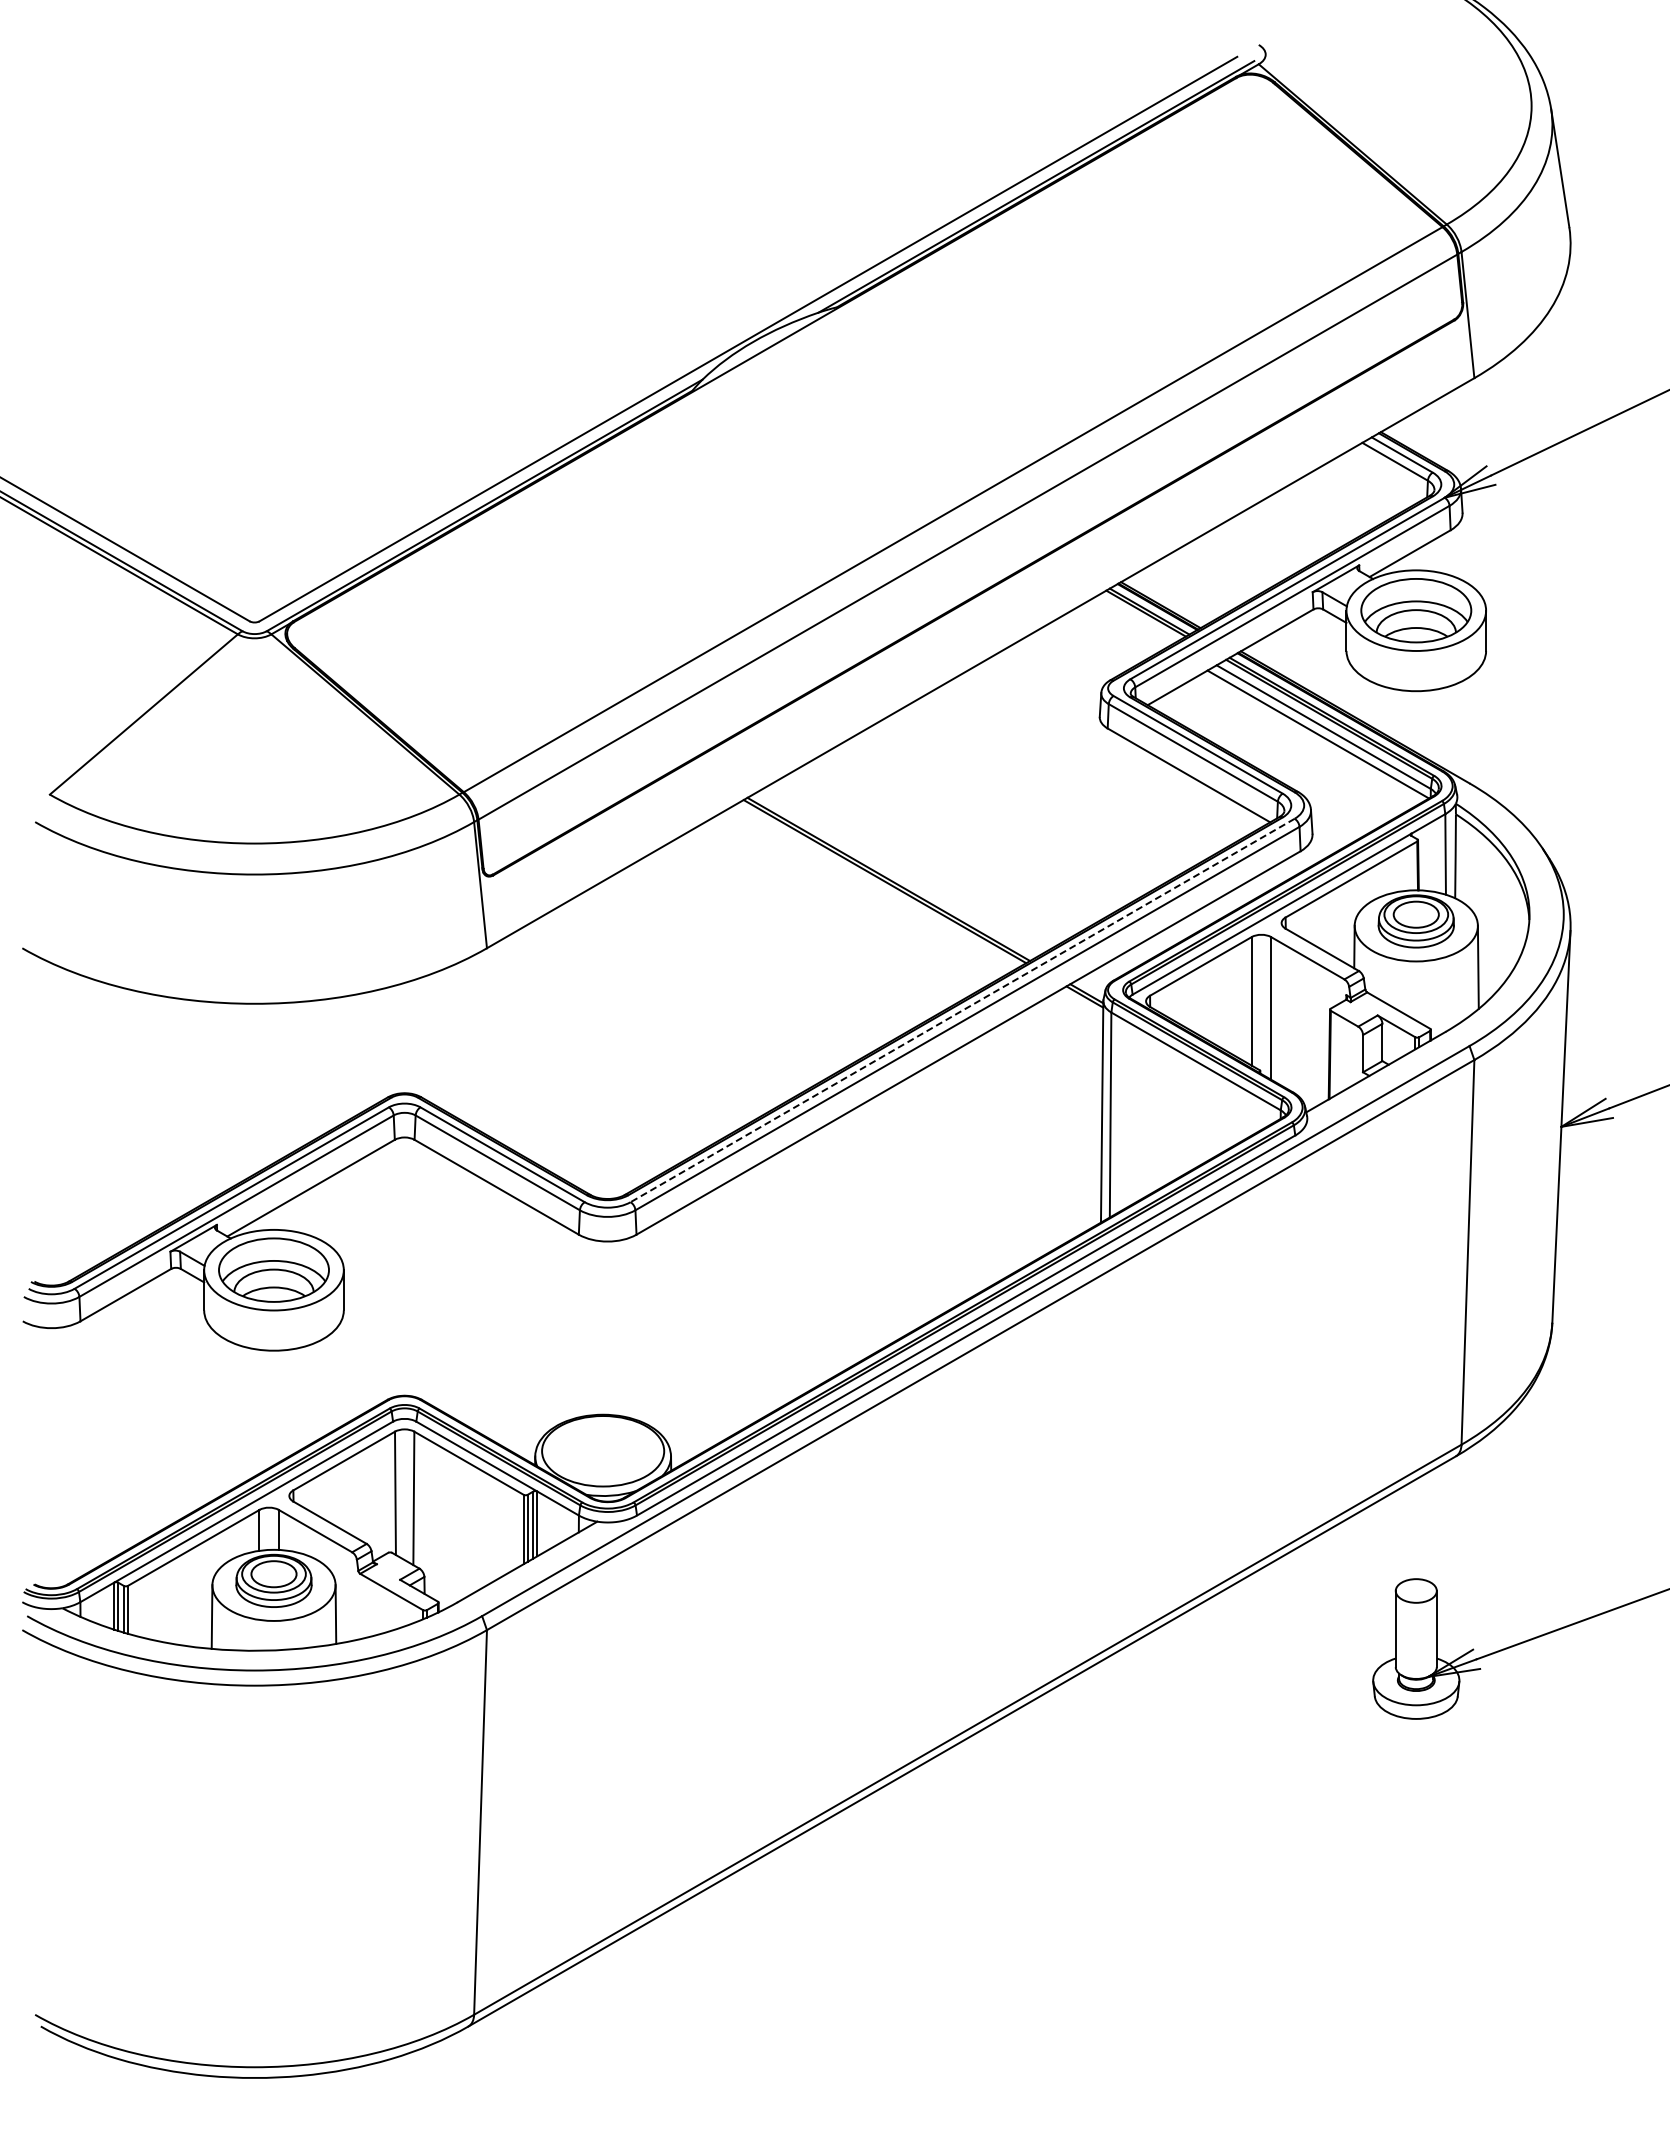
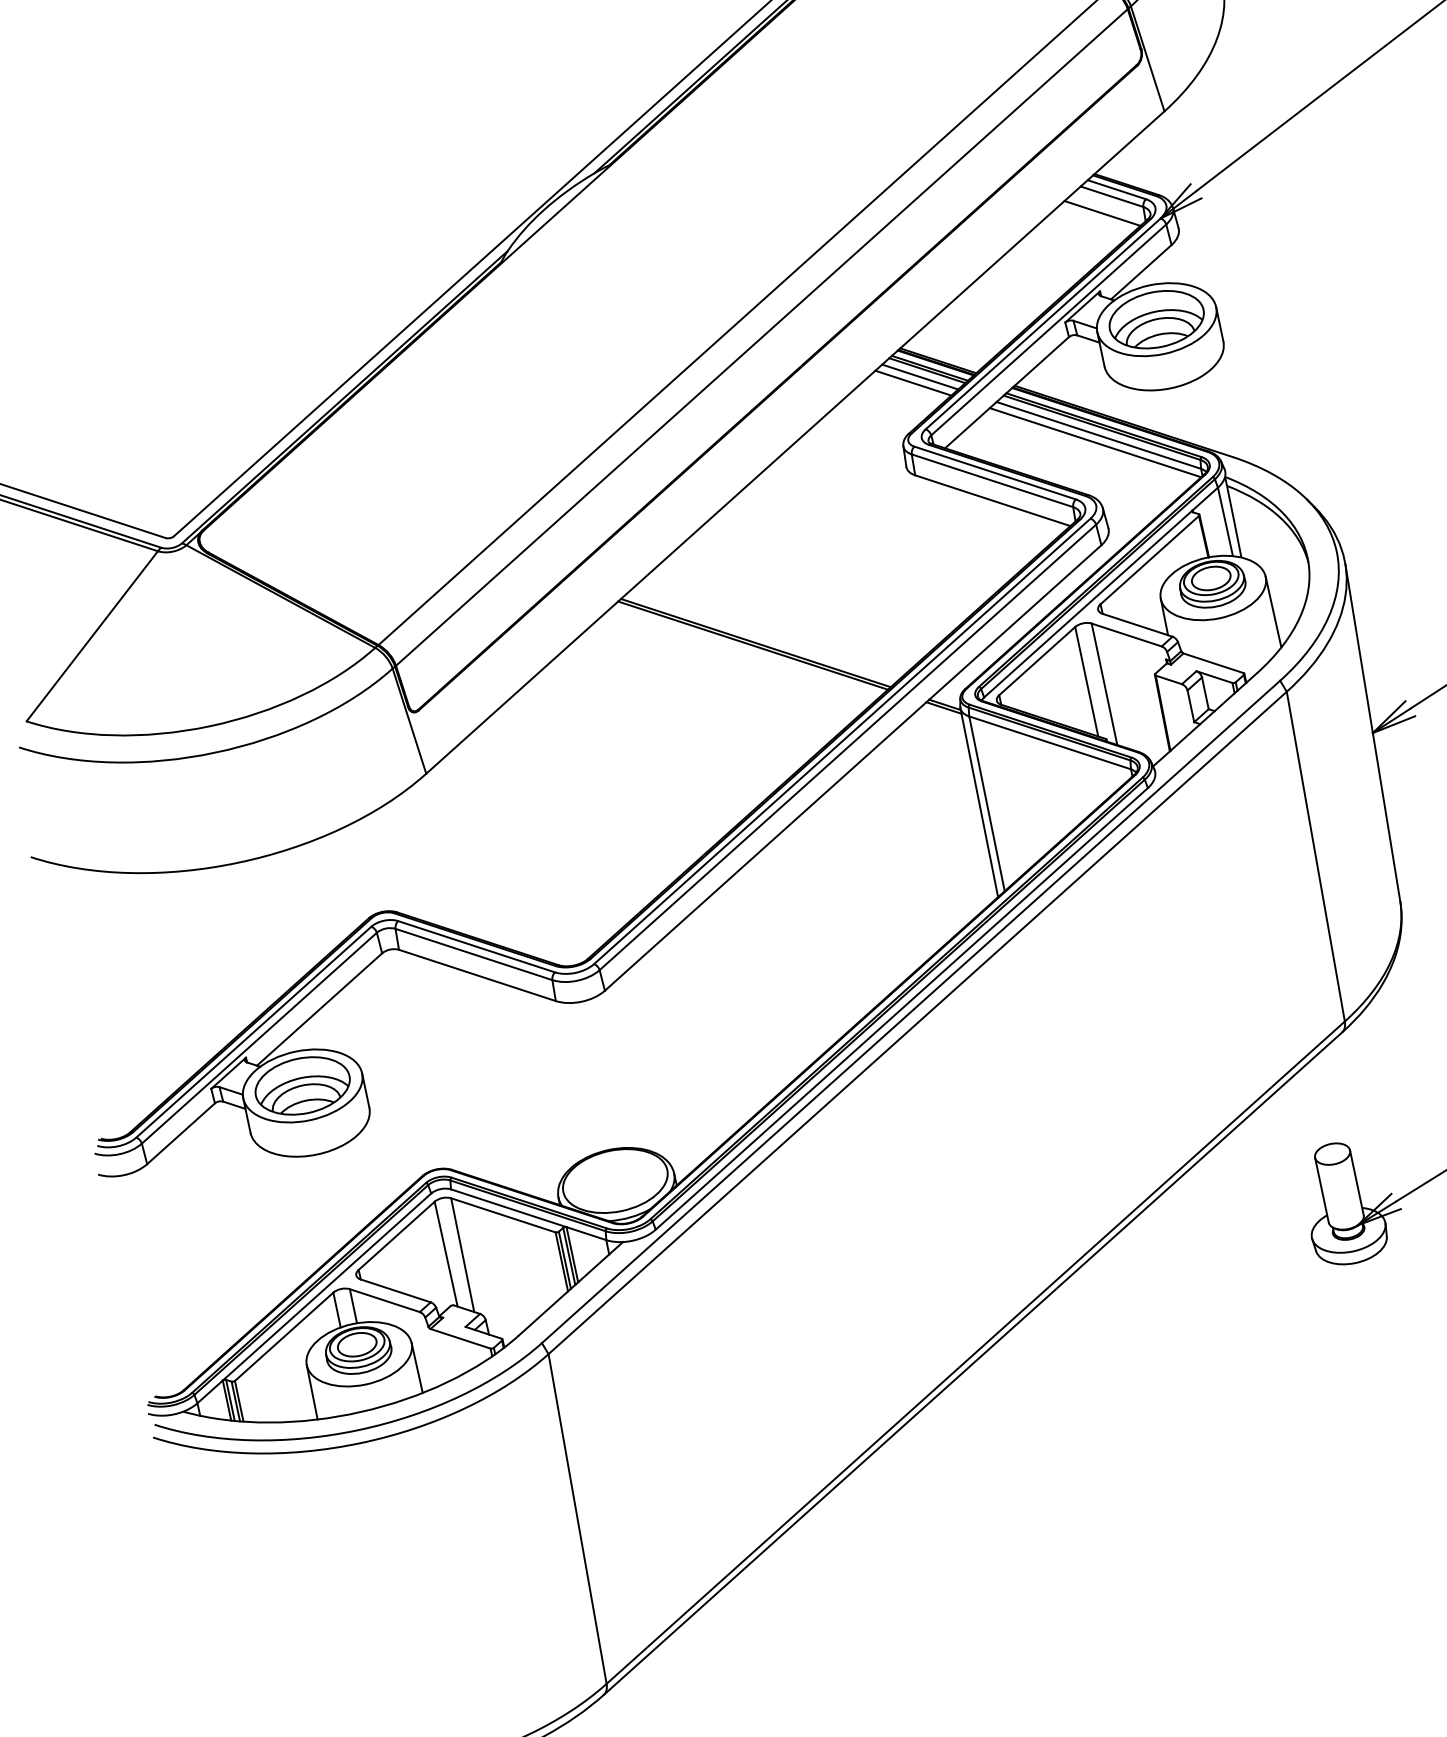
line: (1380, 478) -> (1102, 213), added
line: (1136, 619) -> (920, 377), added
line: (1127, 624) -> (913, 383), added
line: (962, 1010) -> (842, 741), dashed -> solid

